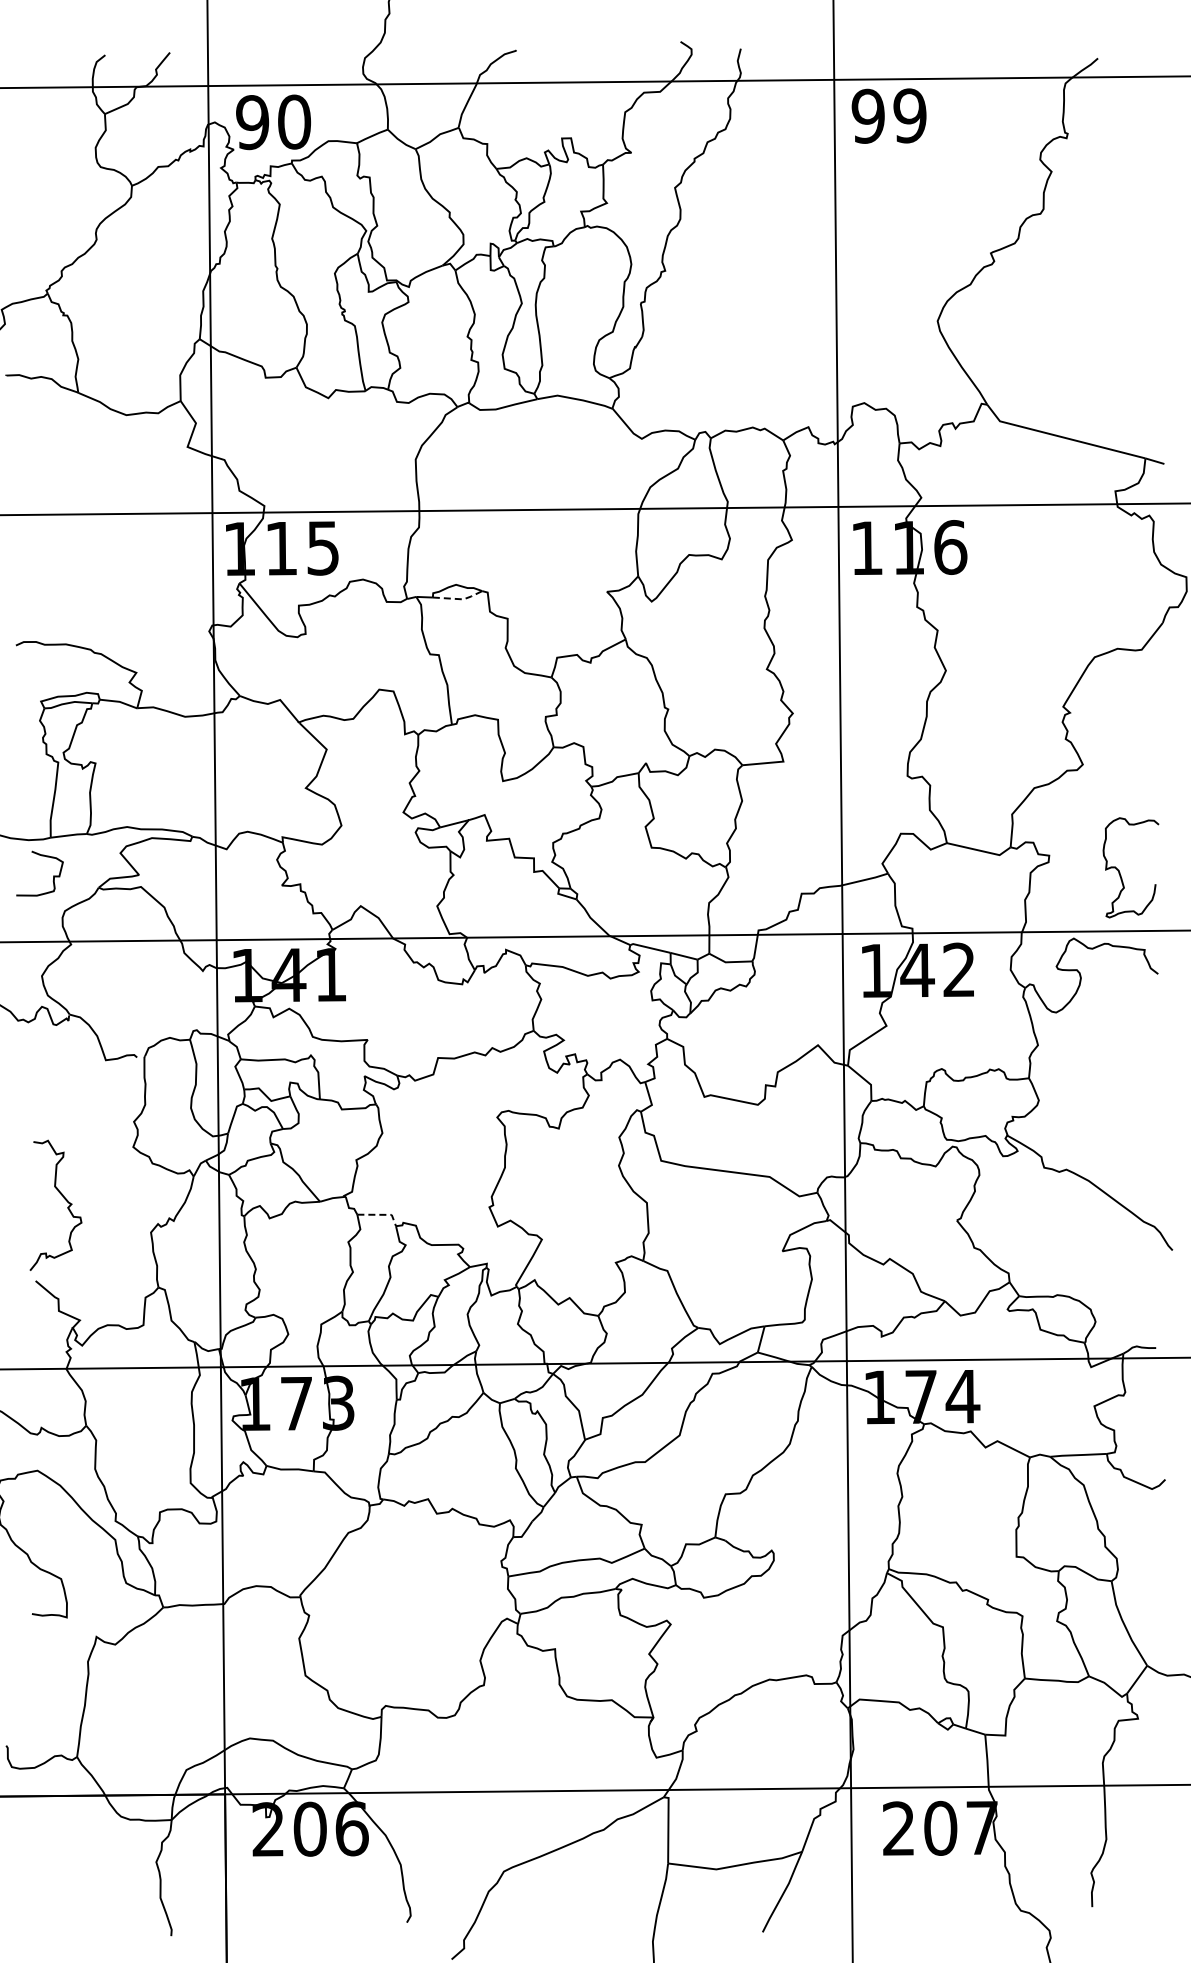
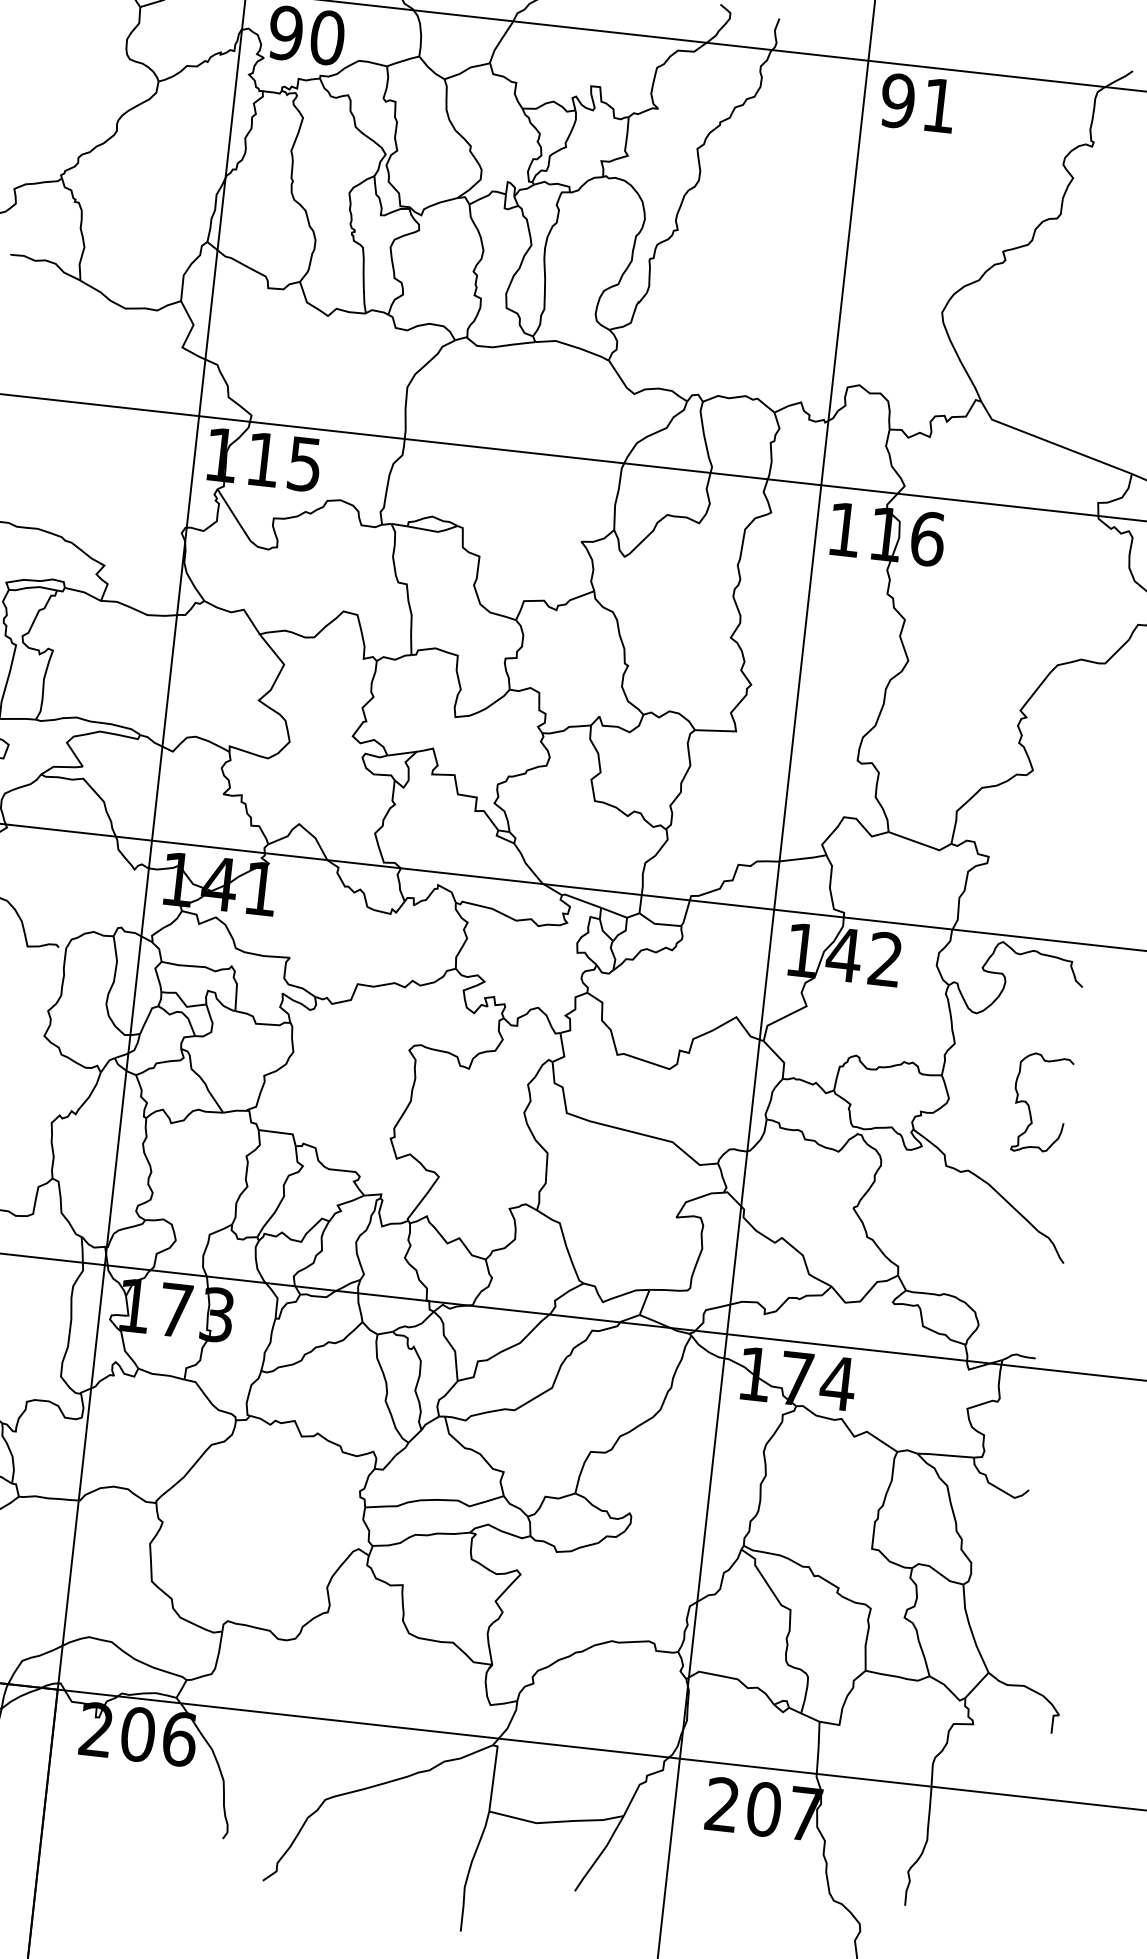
text: (909, 115) -> (938, 105), 99 -> 91
line: (460, 599) -> (434, 531), dashed -> solid
curve: (1120, 872) -> (1030, 1107), moved
line: (381, 1214) -> (282, 1132), dashed -> solid

